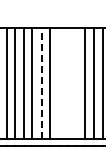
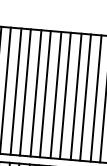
line: (41, 82) -> (35, 92), dashed -> solid
line: (59, 83) -> (56, 95), added
line: (67, 83) -> (65, 95), added
line: (76, 83) -> (75, 96), added

